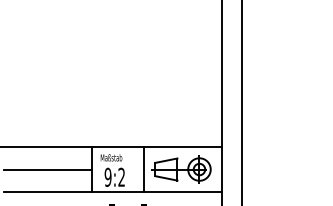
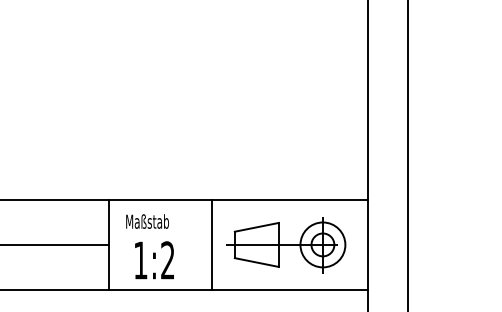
text: (107, 176) -> (139, 258), 9:2 -> 1:2

